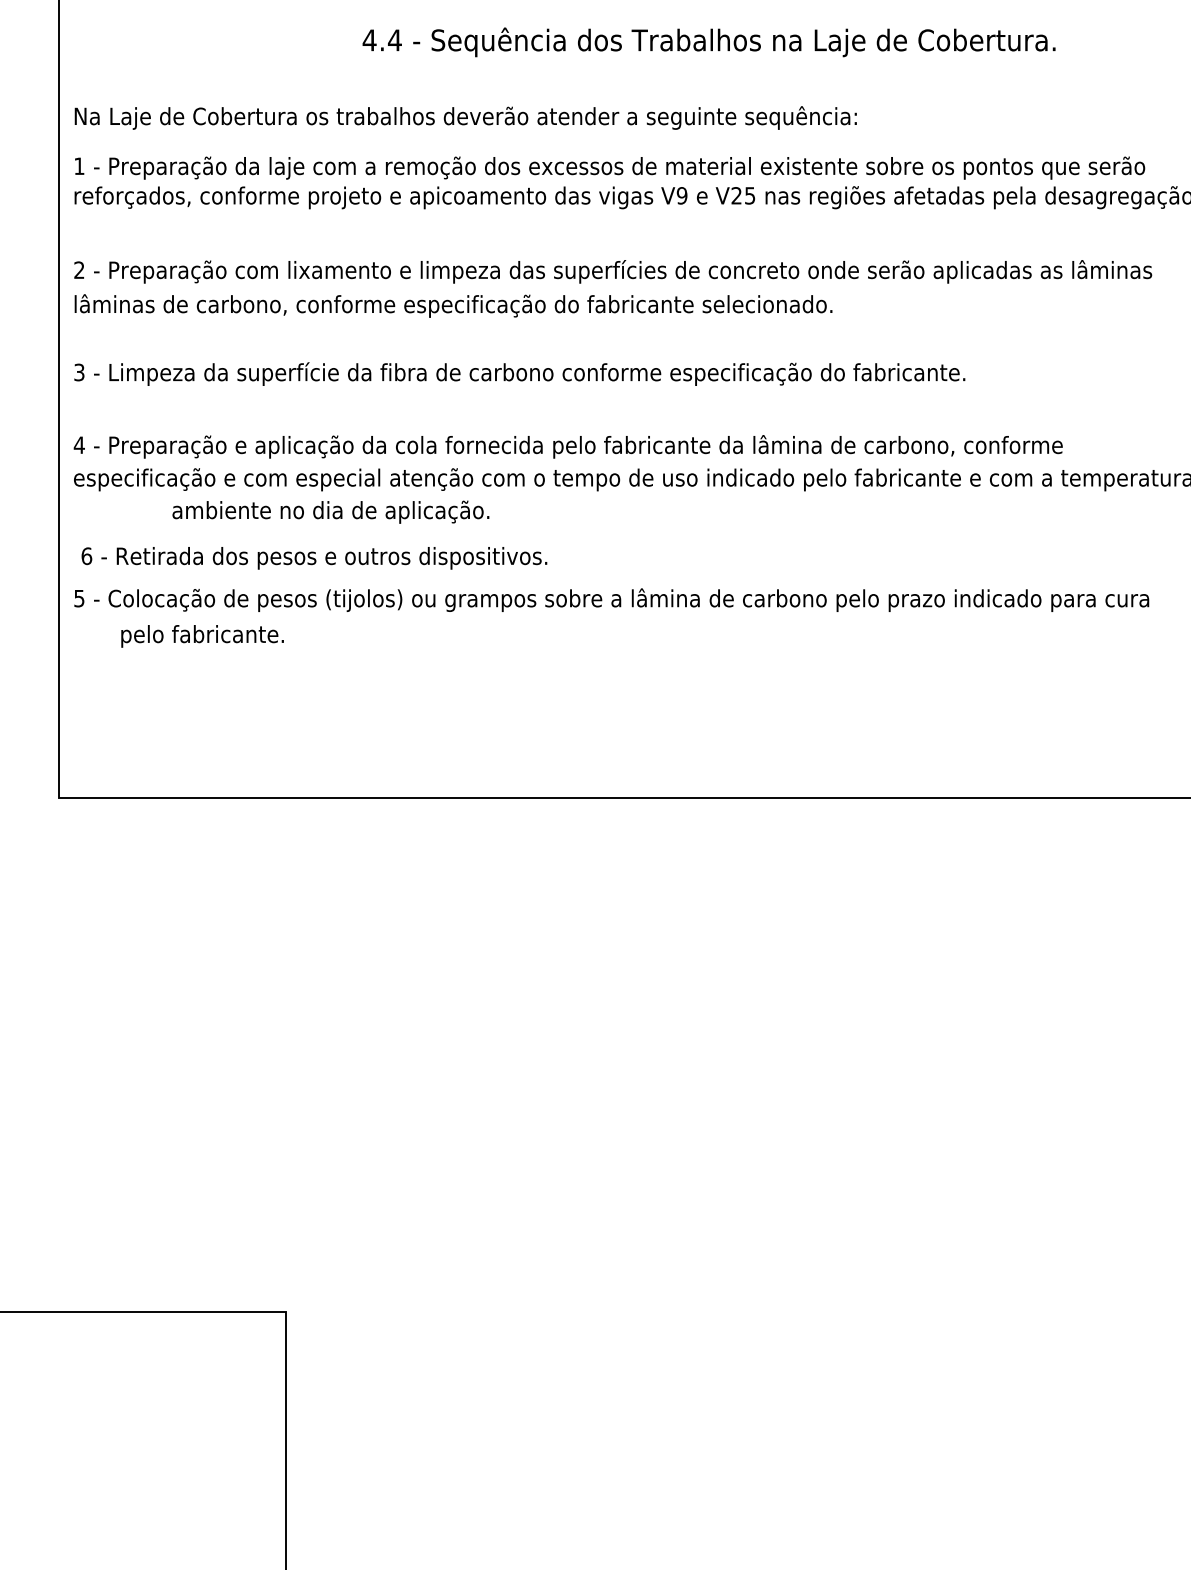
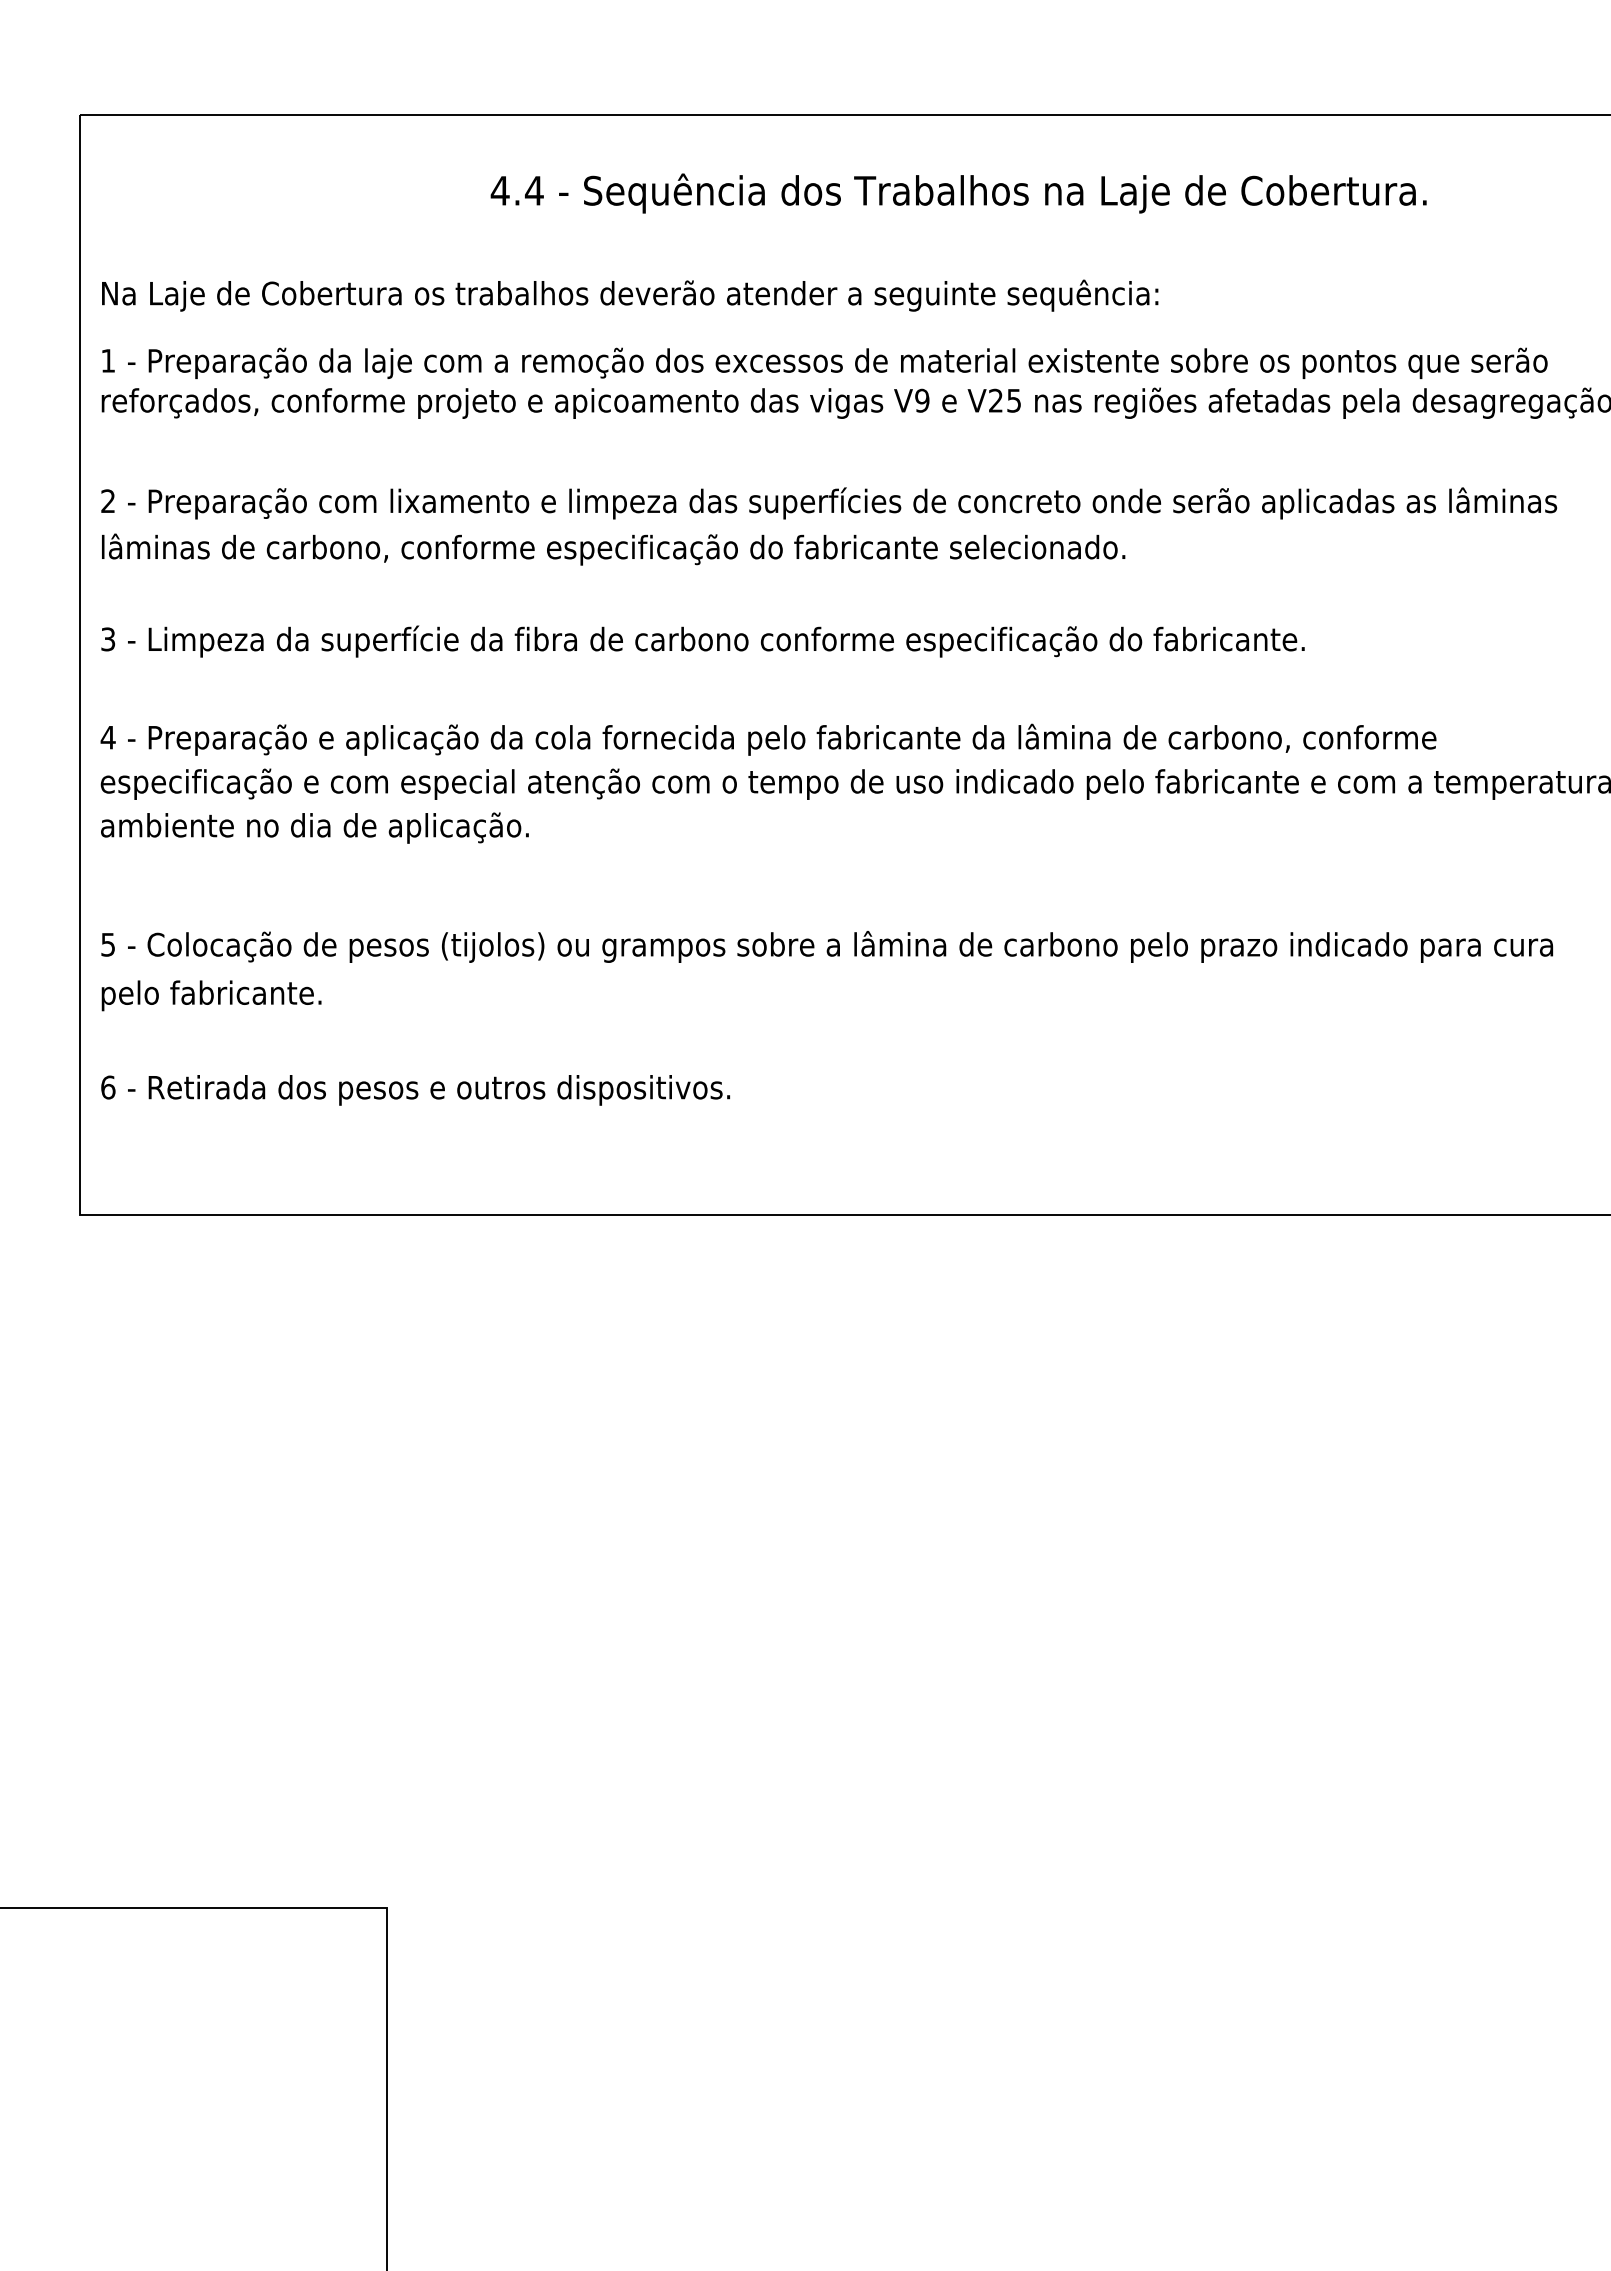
text: (330, 511) -> (314, 827), moved
text: (314, 558) -> (415, 1090), moved
text: (202, 636) -> (211, 995), moved

